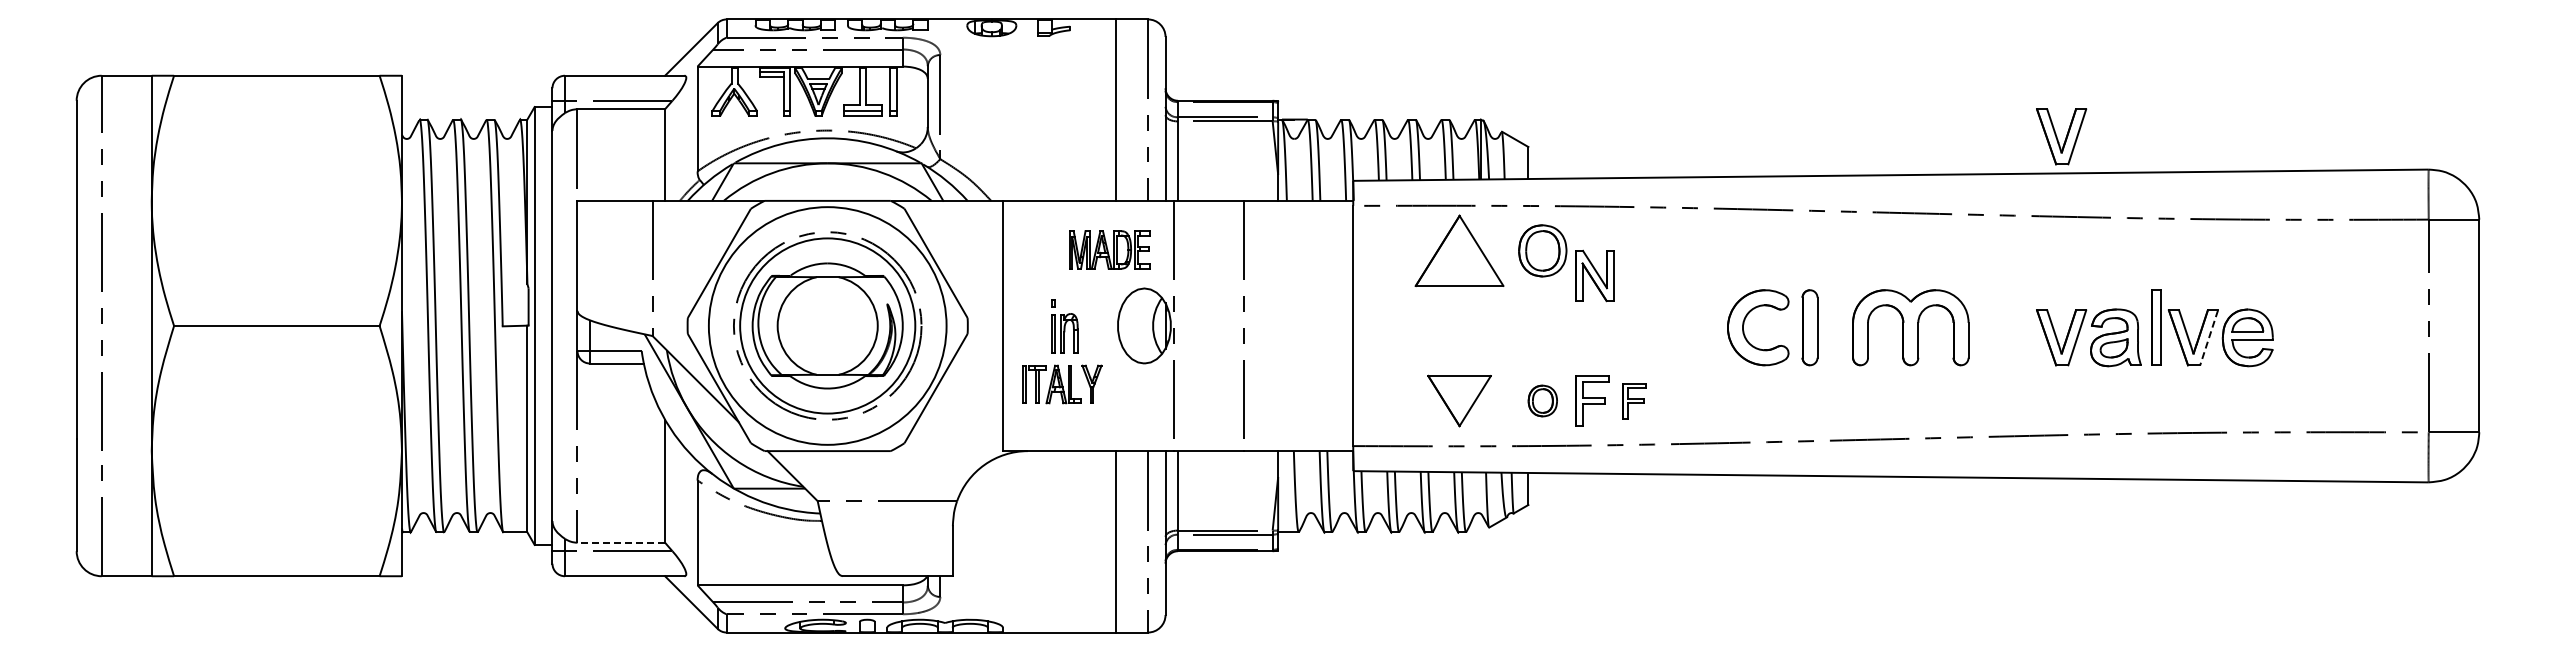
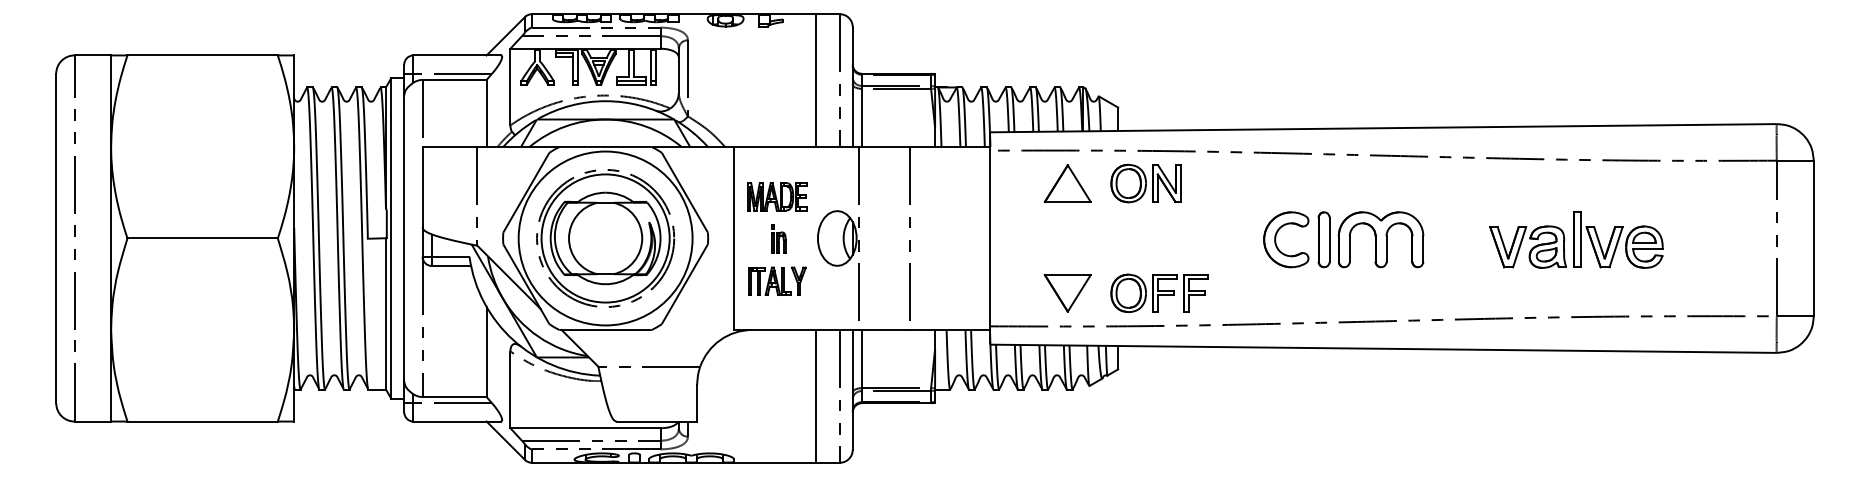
part: (2061, 136) -> (1508, 99), removed
part: (1109, 249) -> (777, 196), moved
part: (1459, 250) -> (1067, 183), size x0.71
part: (1594, 275) -> (1166, 183), moved
part: (1064, 326) -> (778, 238), size x0.71
part: (1910, 327) -> (1380, 239), moved
line: (2209, 337) -> (1616, 246), dashed -> solid
part: (1542, 400) -> (1128, 292), size x1.67
part: (1634, 400) -> (1195, 292), size x1.43
line: (621, 542) -> (454, 396), dashed -> solid

